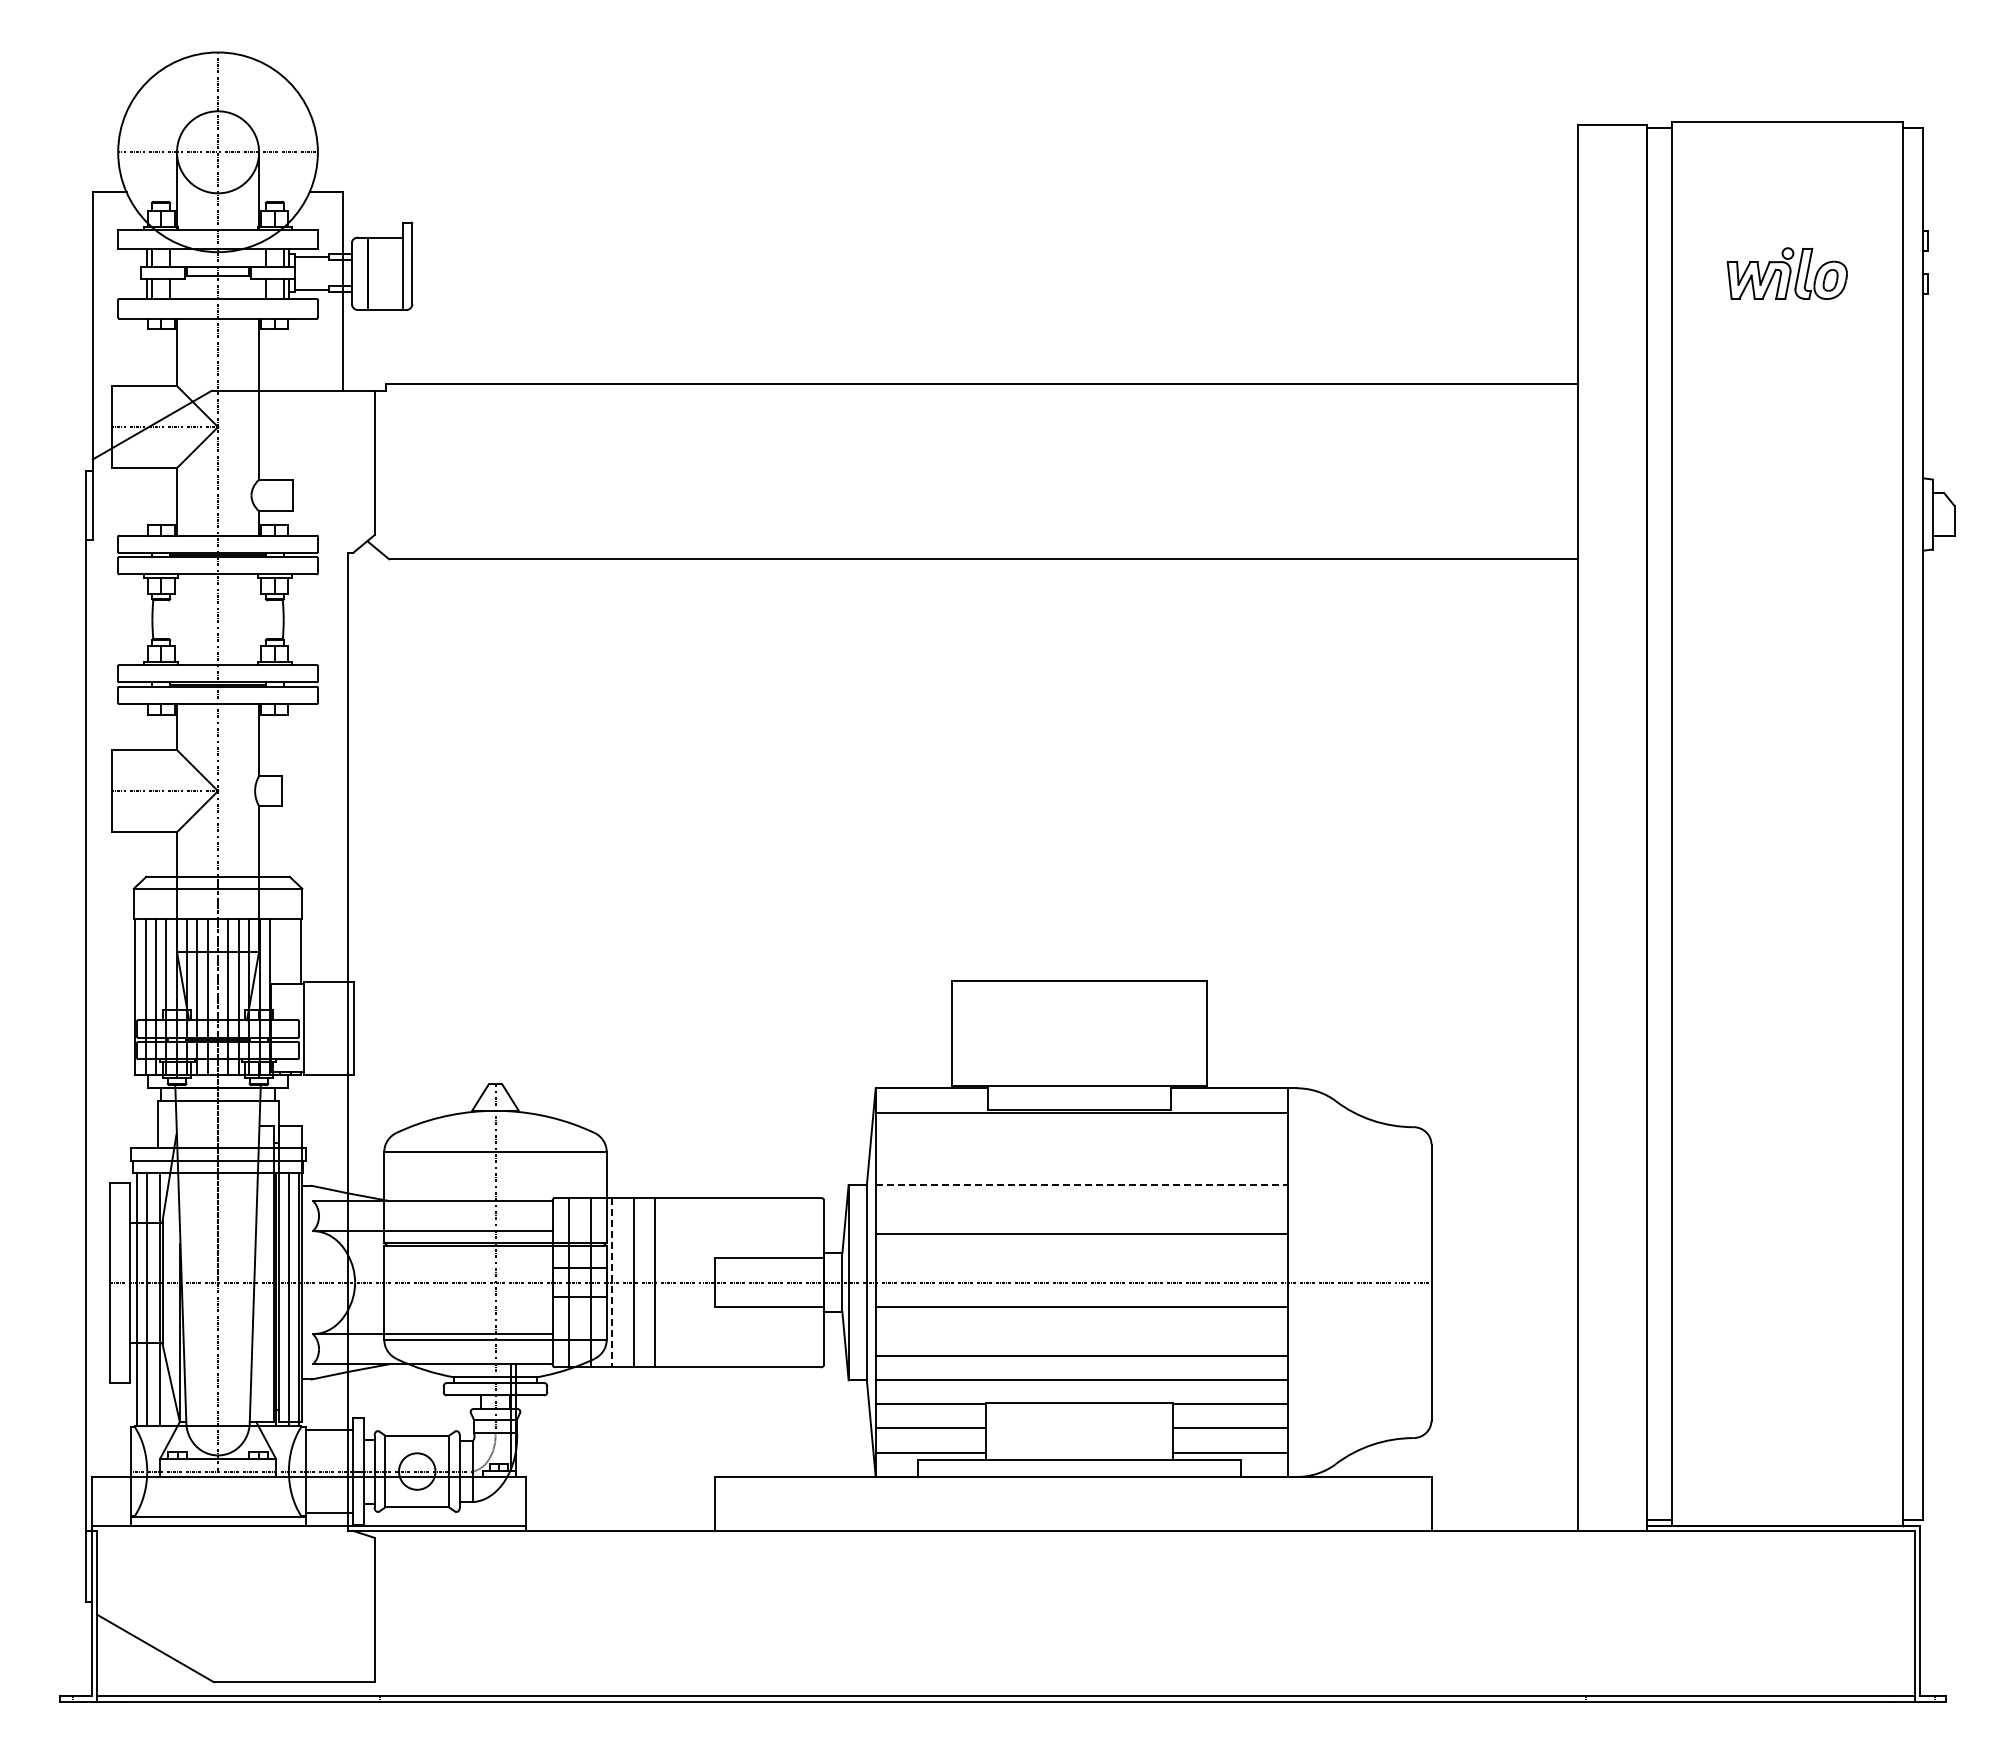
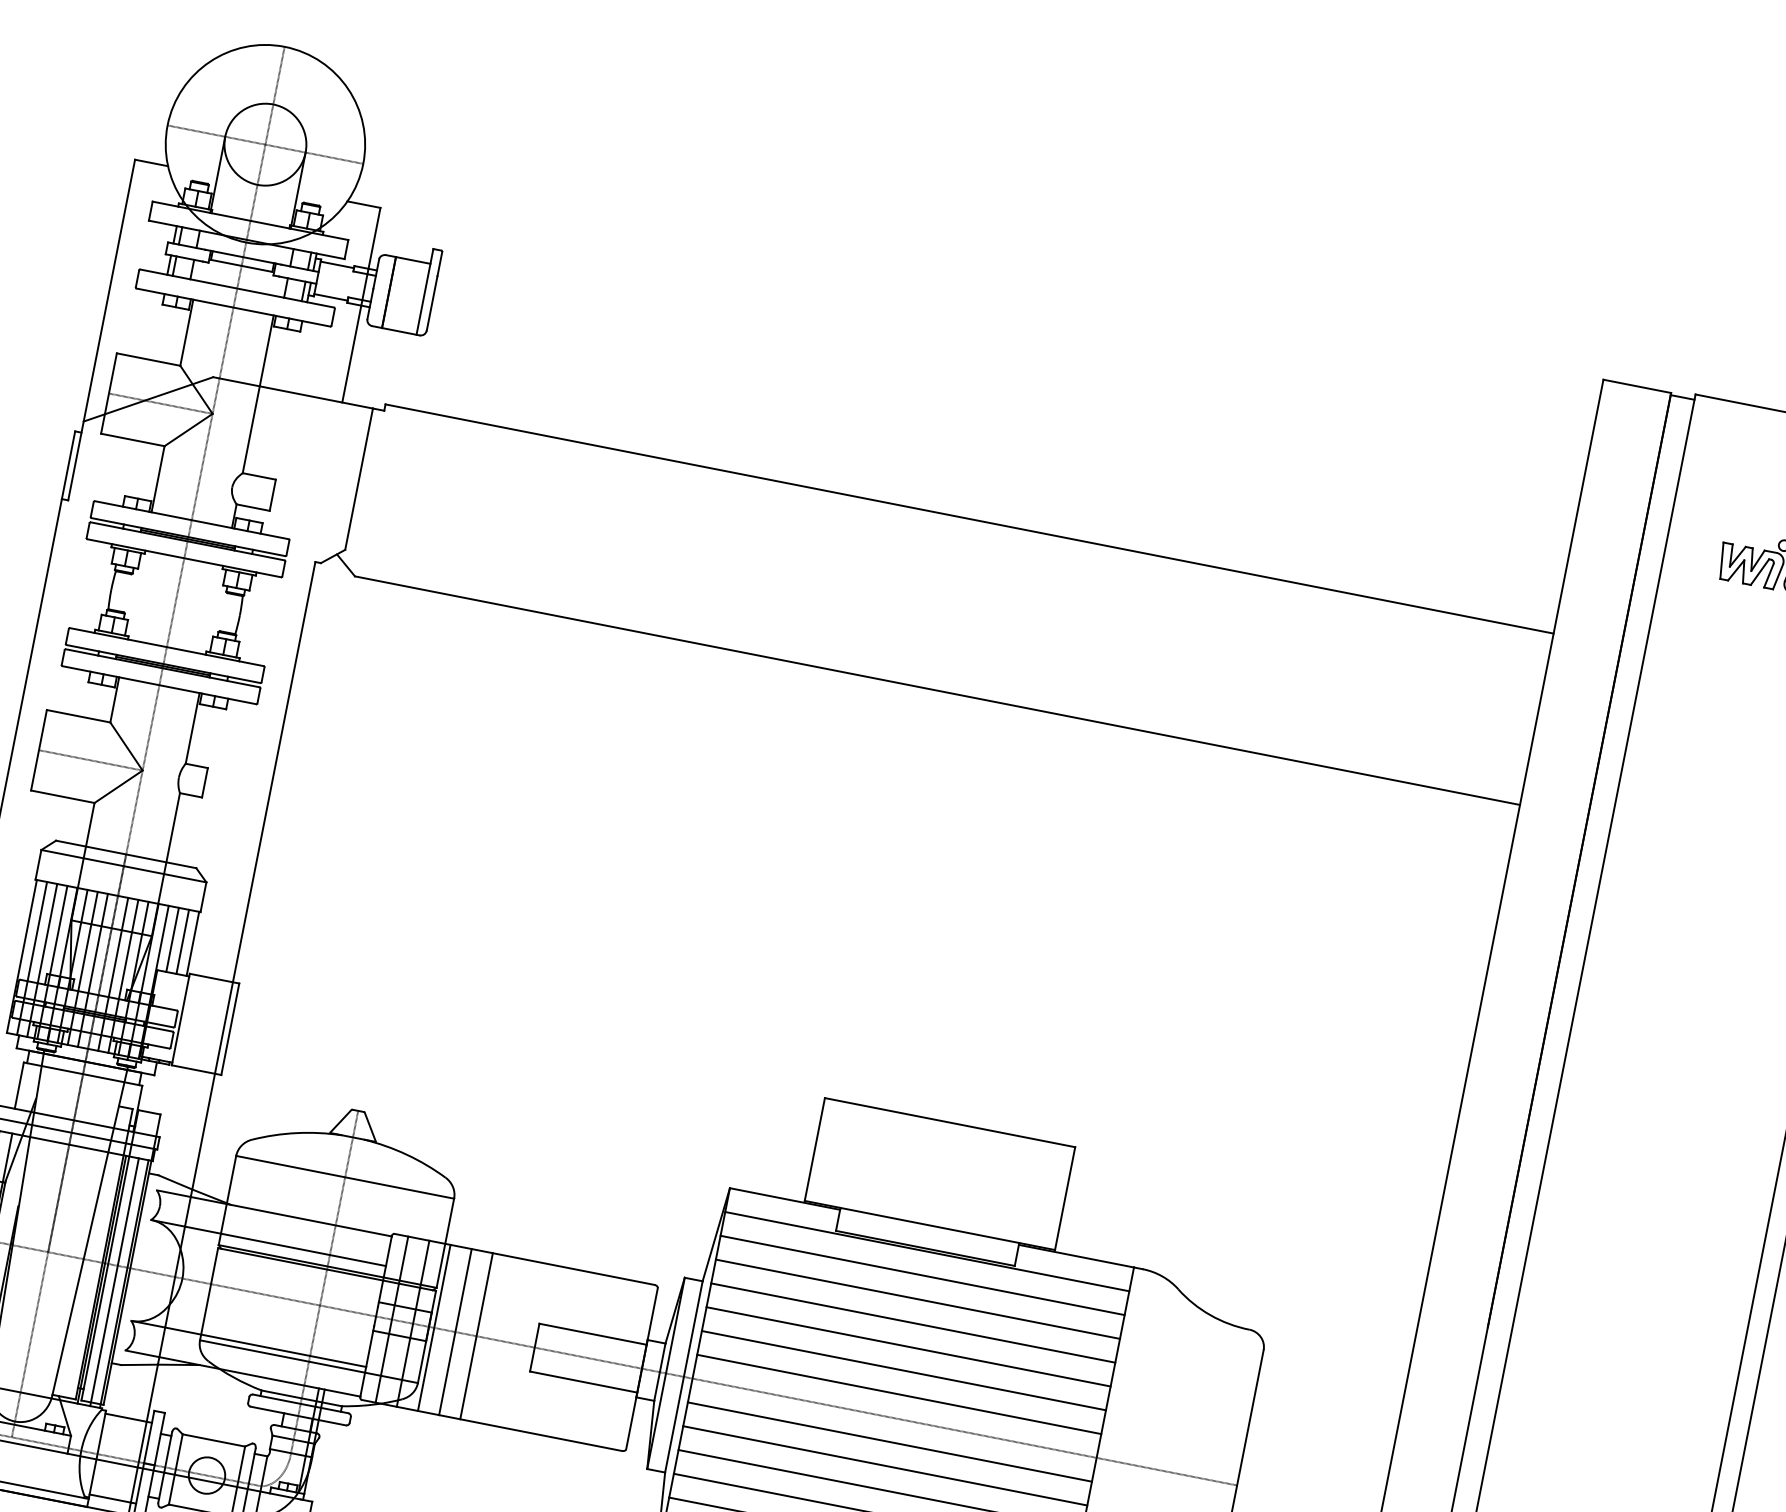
line: (280, 951) -> (173, 939), added
line: (290, 951) -> (182, 941), added
line: (1081, 1136) -> (922, 1274), added
line: (1081, 1161) -> (917, 1299), added
line: (1082, 1185) -> (913, 1323), dashed -> solid
line: (1081, 1209) -> (908, 1346), added
line: (1081, 1258) -> (898, 1394), added
line: (612, 1282) -> (434, 1327), dashed -> solid
line: (1081, 1331) -> (884, 1466), added

